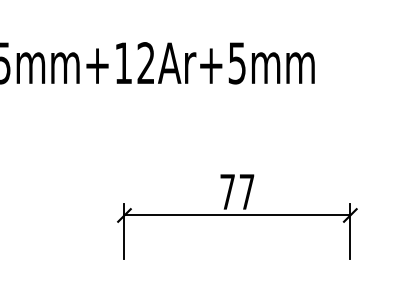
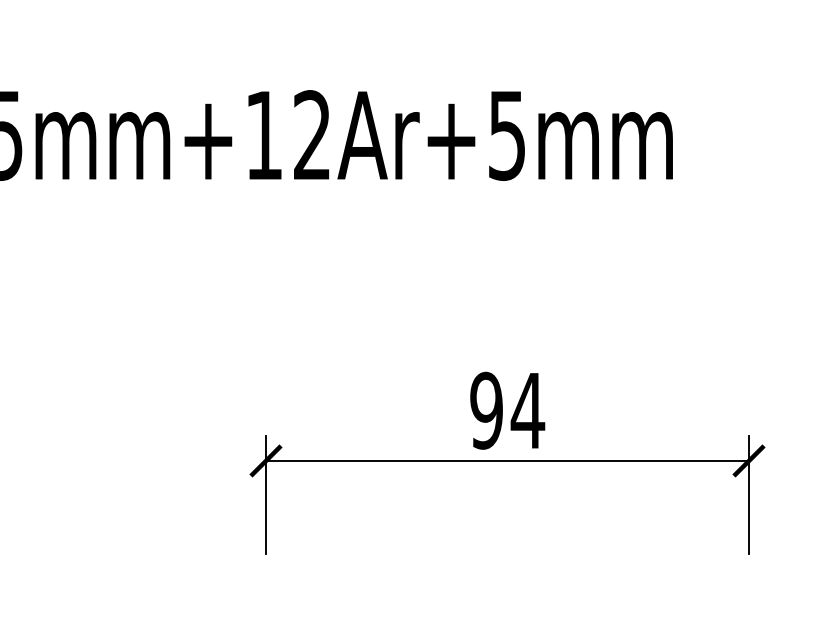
text: (237, 191) -> (507, 409), 77 -> 94

